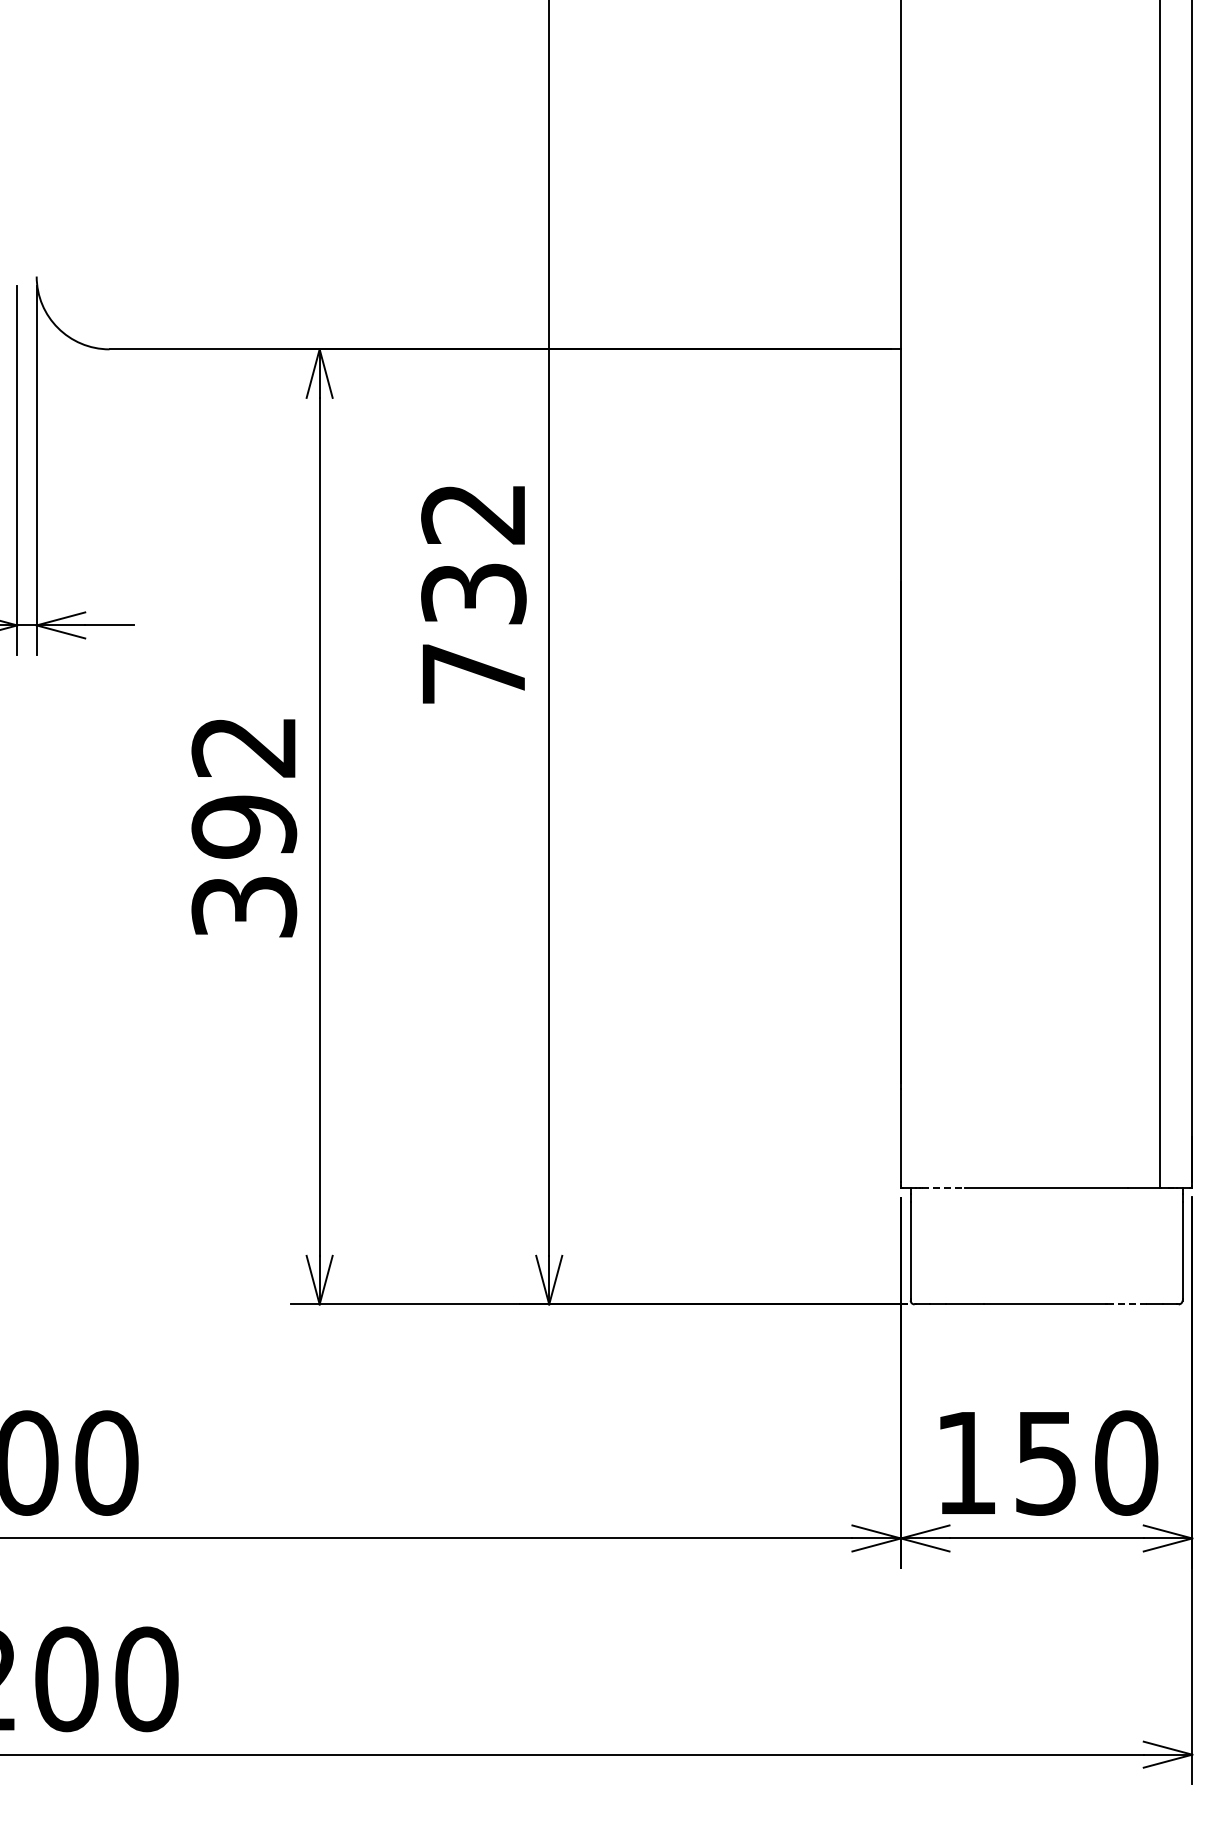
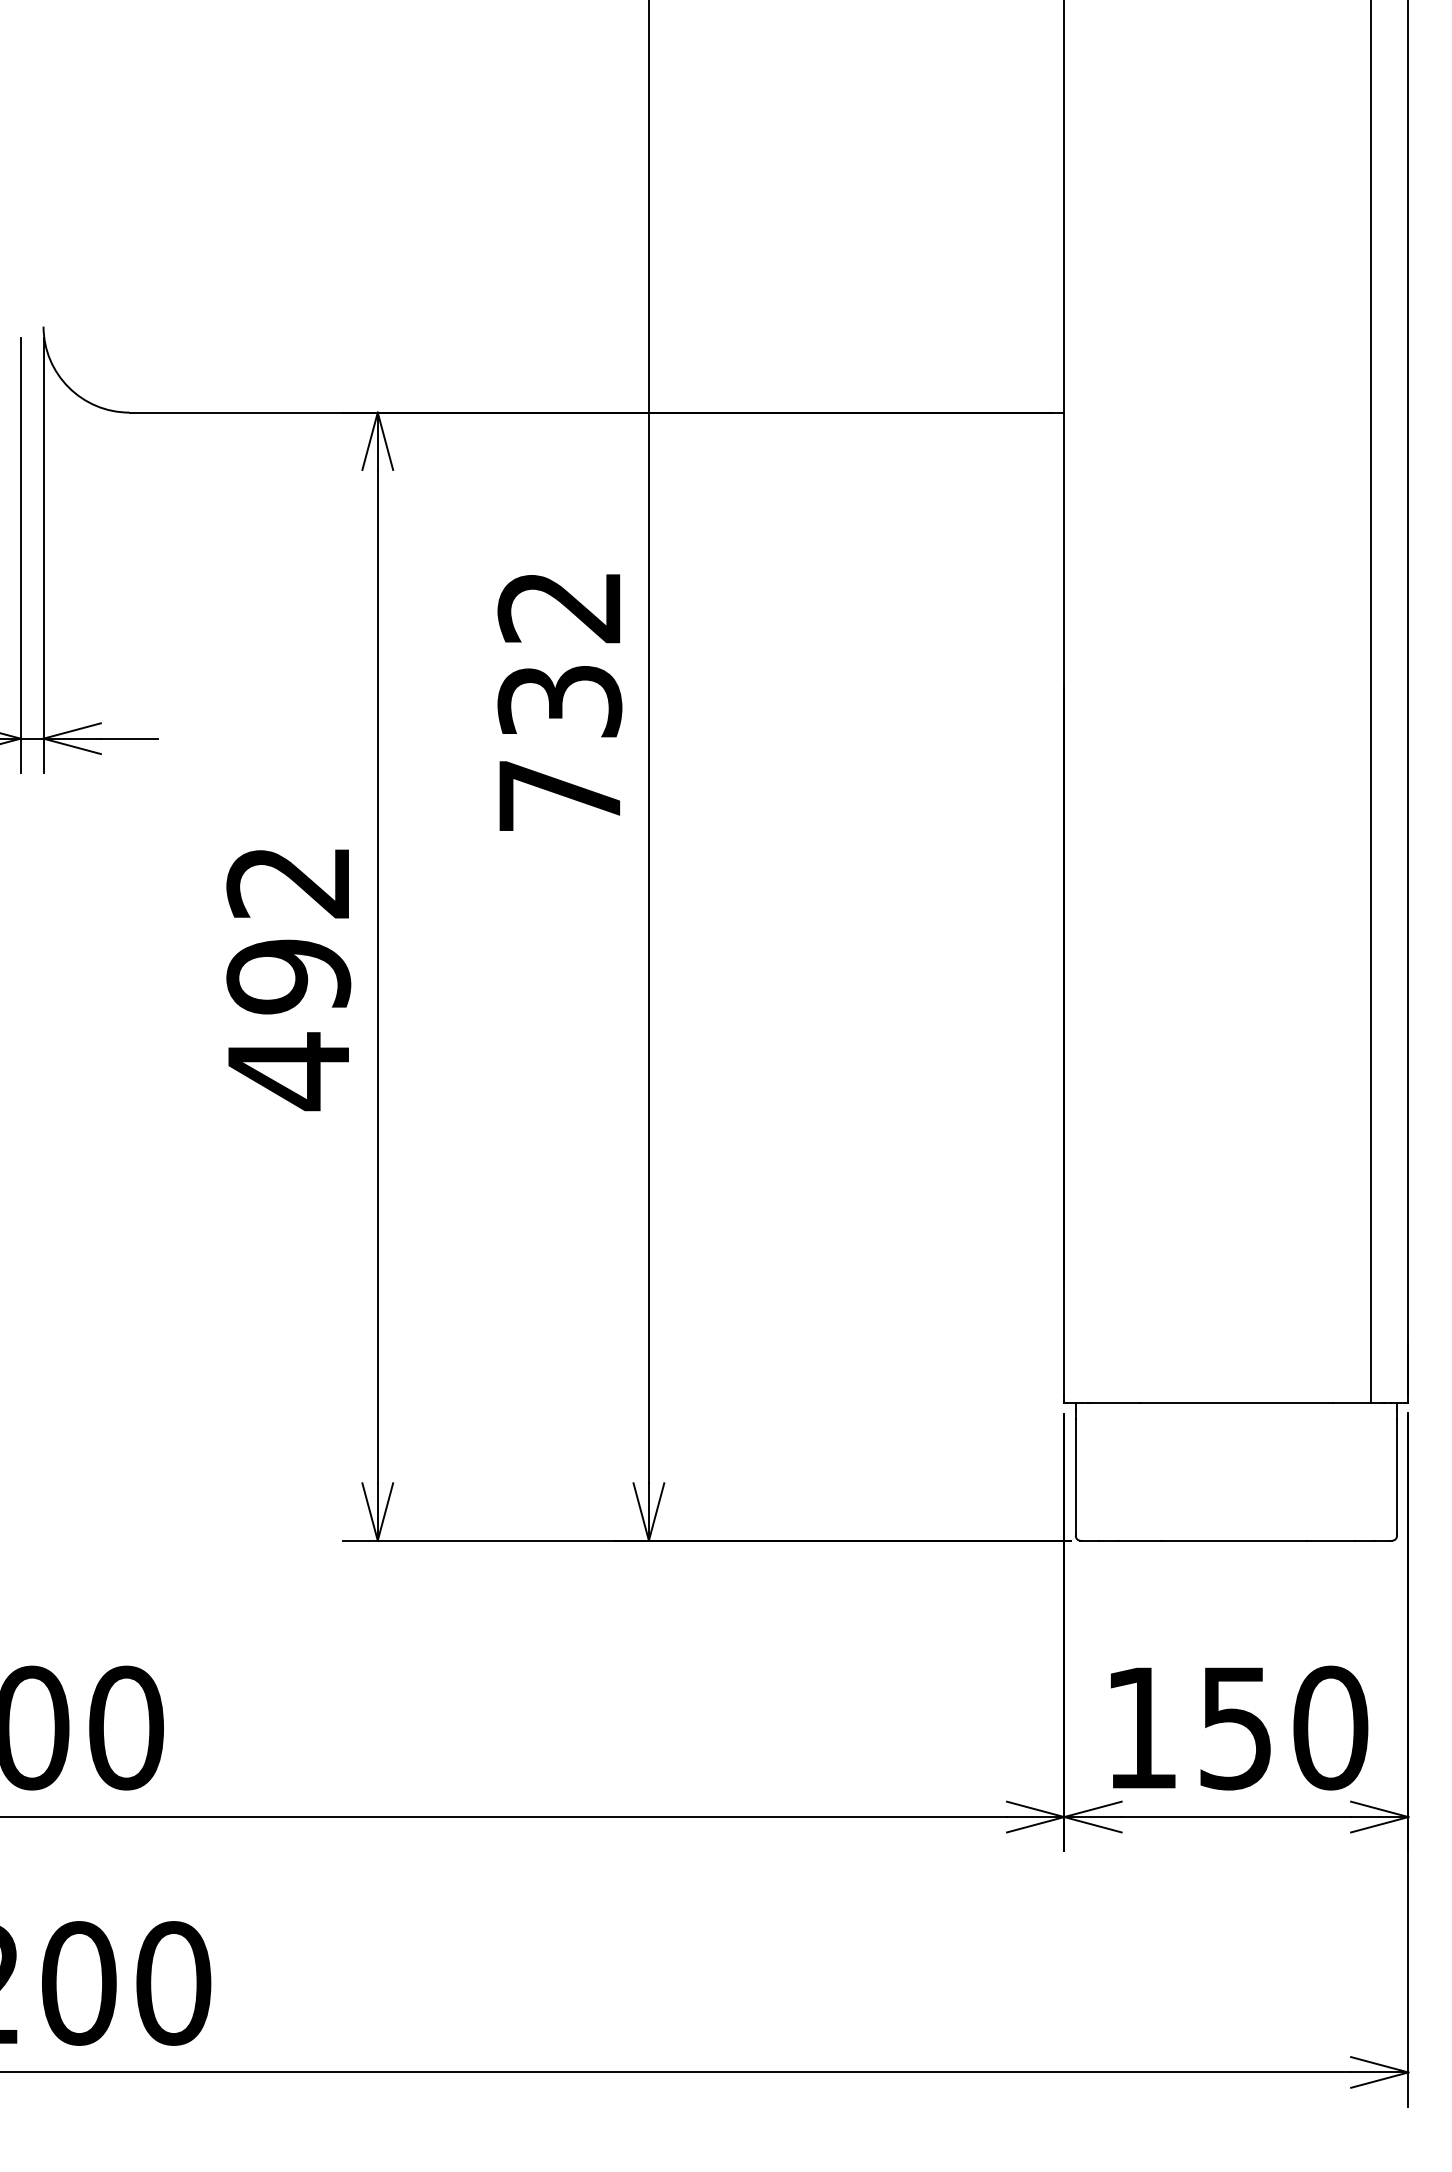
text: (244, 907) -> (288, 1071), 392 -> 492
line: (944, 1187) -> (1115, 1402), dashed -> solid
line: (1127, 1304) -> (1331, 1540), dashed -> solid

